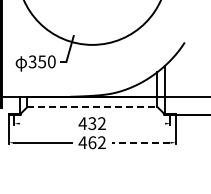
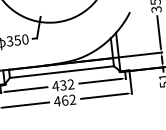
line: (92, 107) -> (62, 72), dashed -> solid
line: (45, 123) -> (25, 89), added
line: (138, 123) -> (100, 81), added
line: (140, 142) -> (103, 96), dashed -> solid

